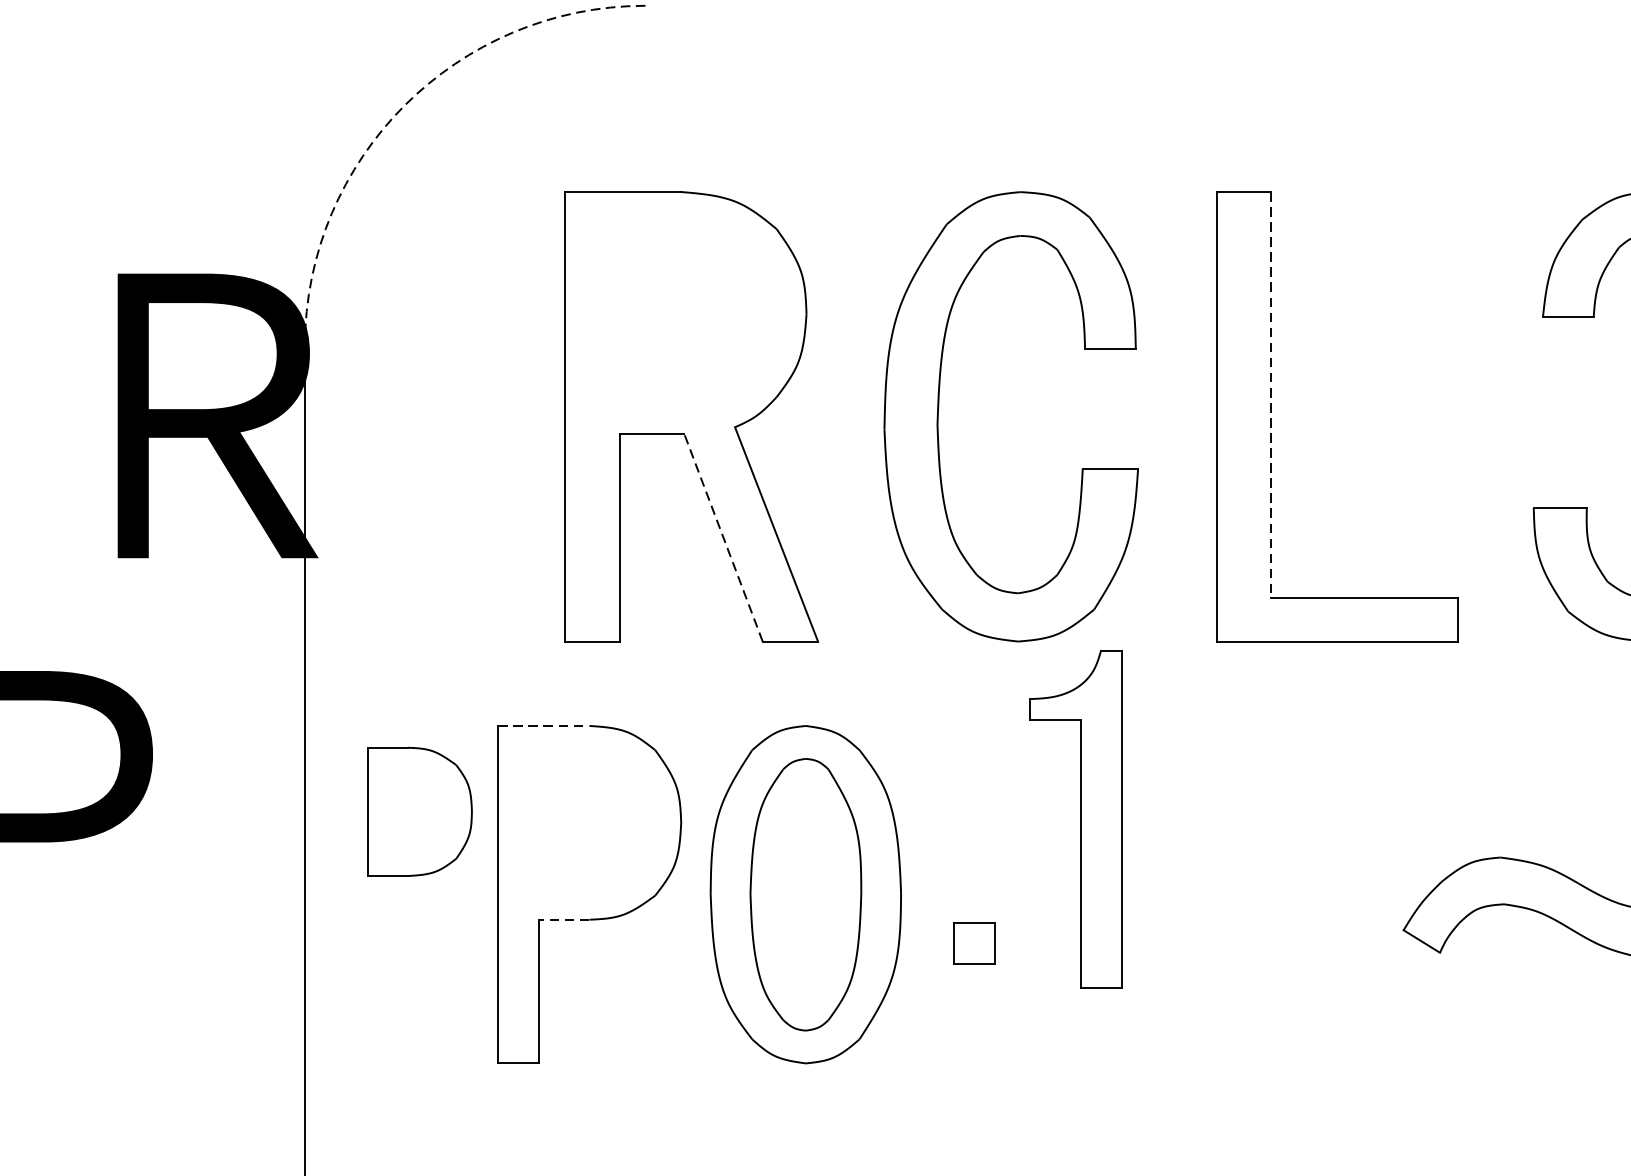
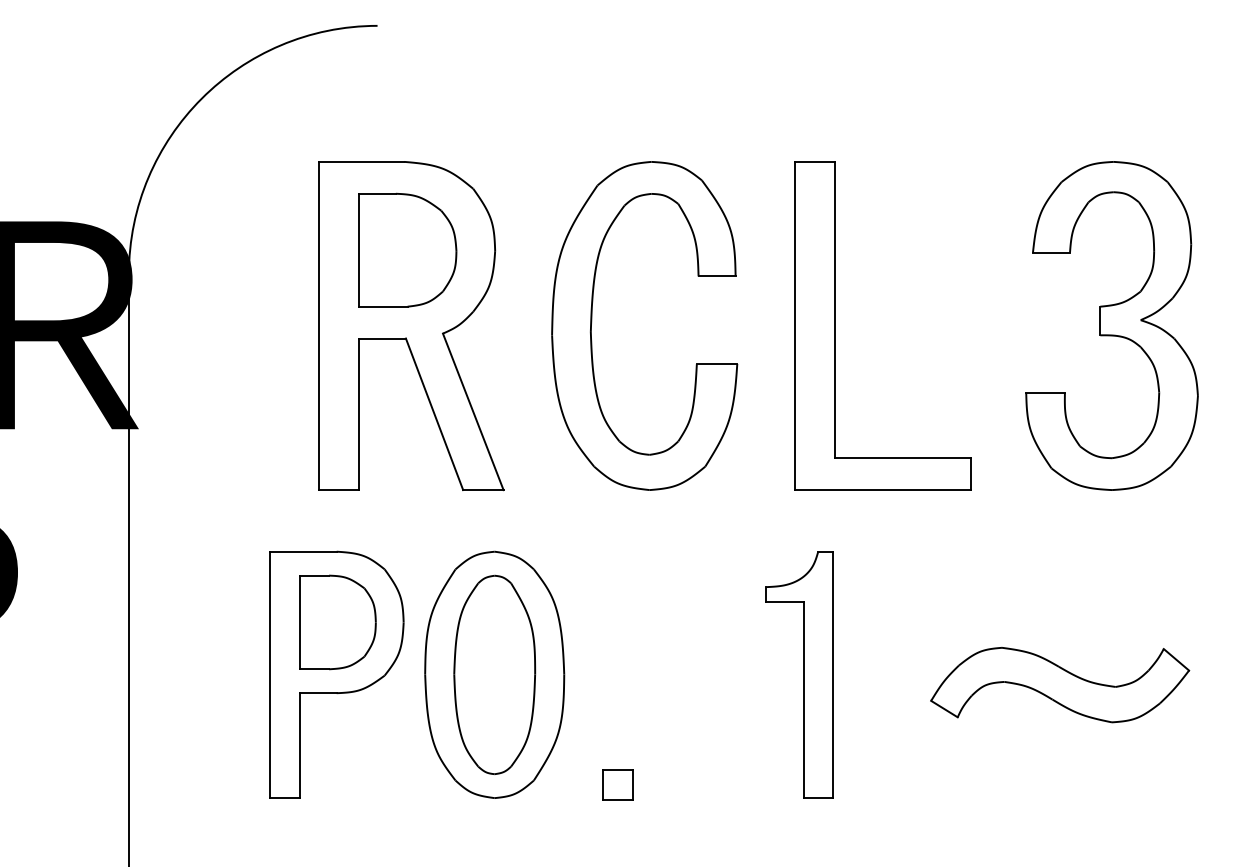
arc: (404, 105) -> (201, 98), dashed -> solid
part: (686, 312) -> (407, 249), added
line: (1271, 395) -> (834, 310), dashed -> solid
line: (723, 538) -> (434, 414), dashed -> solid
line: (544, 725) -> (303, 551), dashed -> solid
part: (419, 811) -> (337, 622), moved
part: (1075, 818) -> (799, 674), moved
line: (563, 920) -> (317, 693), dashed -> solid
part: (974, 942) -> (617, 784), moved

